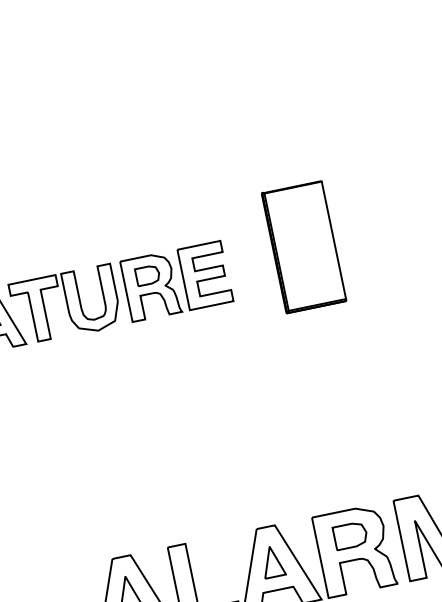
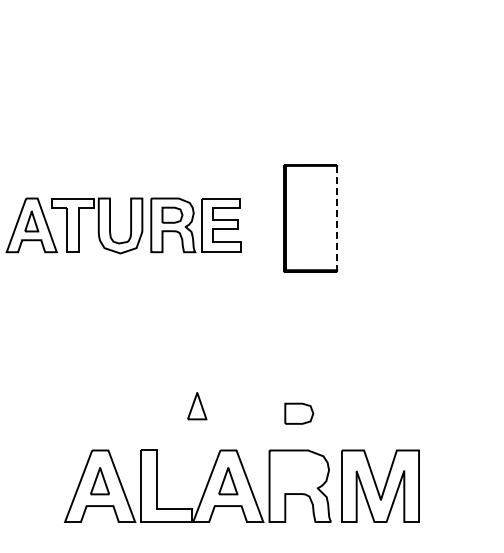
line: (334, 240) -> (337, 218), solid -> dashed
part: (220, 484) -> (197, 406), added
part: (350, 535) -> (299, 413), moved

